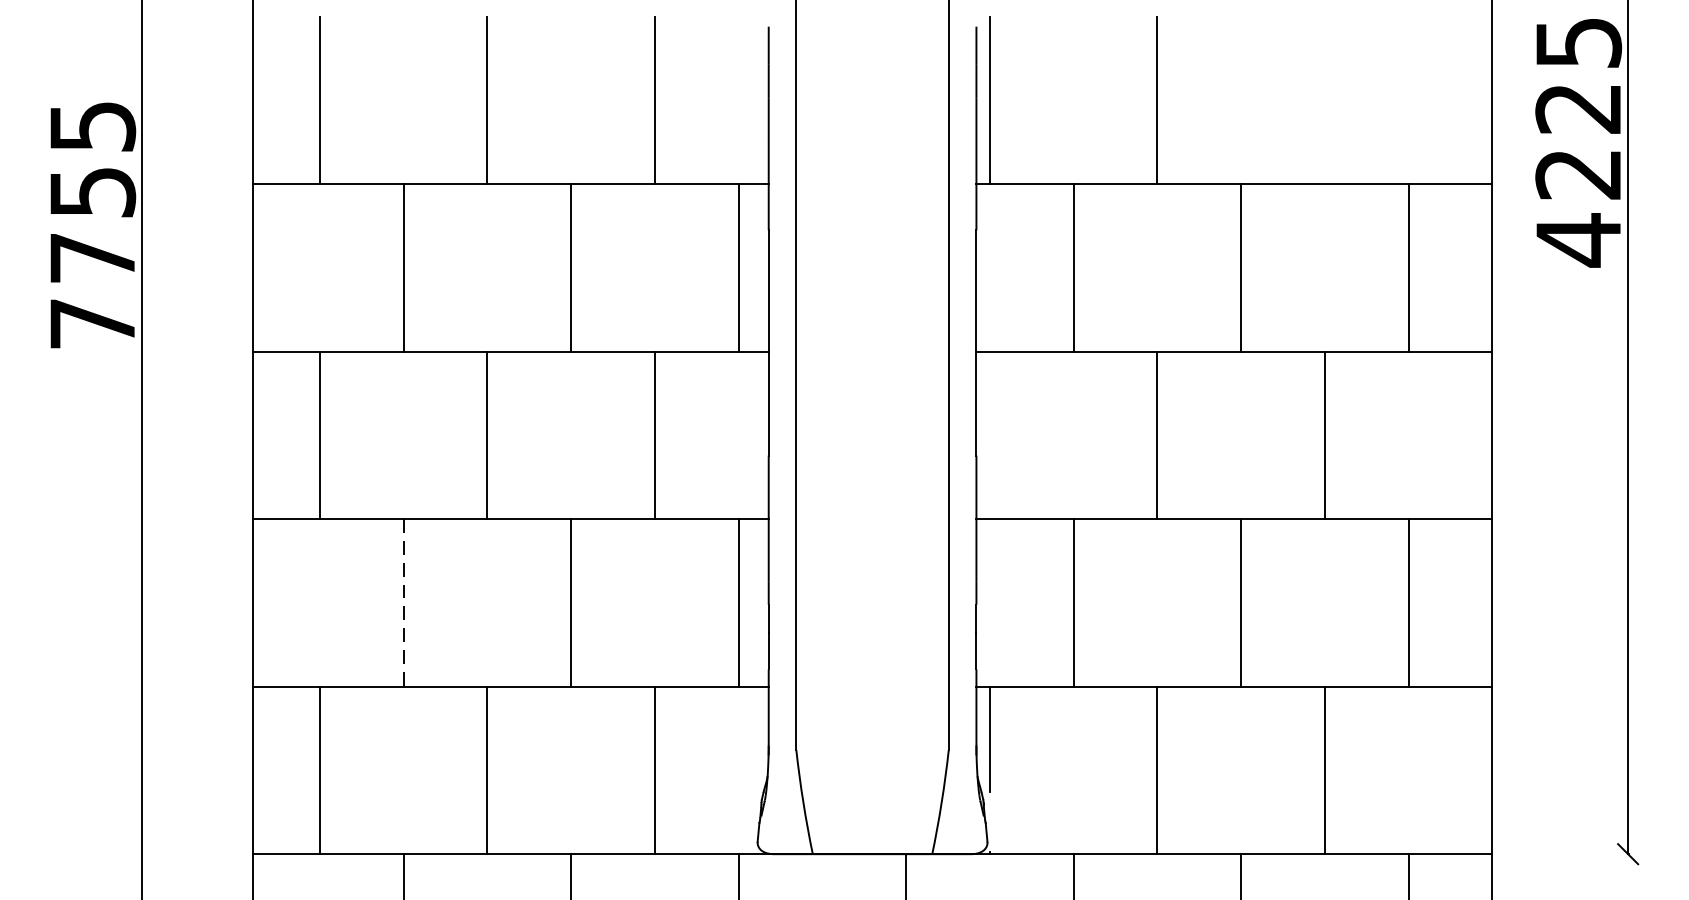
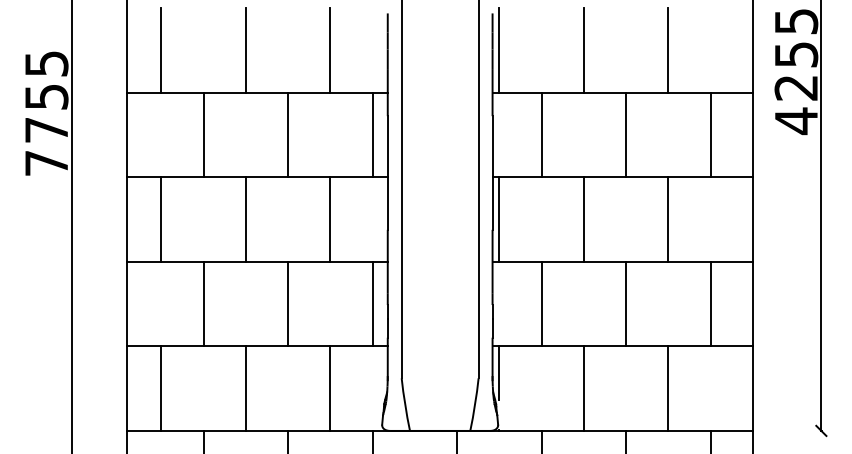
line: (1325, 100) -> (668, 50), added
text: (1578, 108) -> (796, 54), 4225 -> 4255
line: (990, 435) -> (499, 219), added
line: (403, 603) -> (203, 304), dashed -> solid

